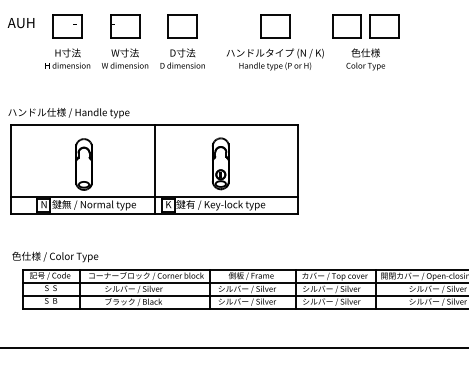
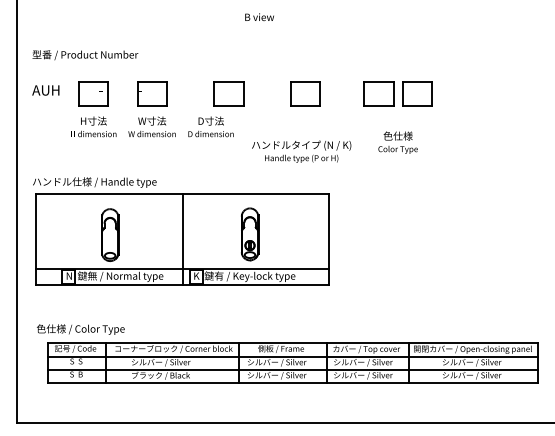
part: (182, 25) -> (228, 93), moved
text: (275, 59) -> (301, 151), moved
text: (365, 59) -> (397, 142), moved

